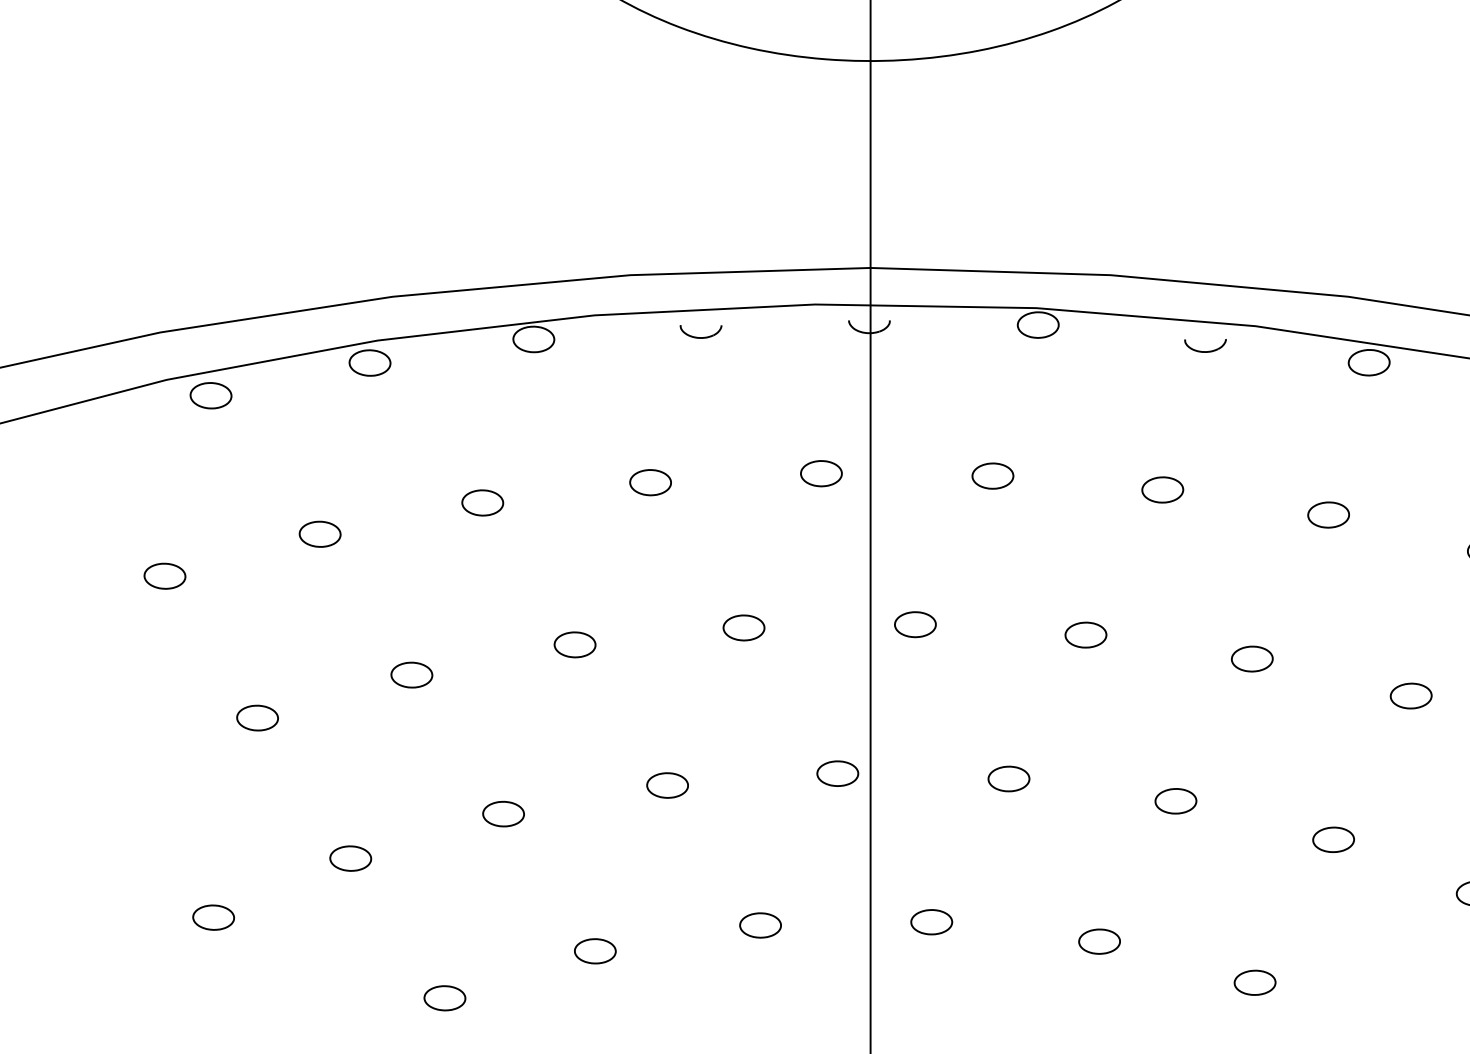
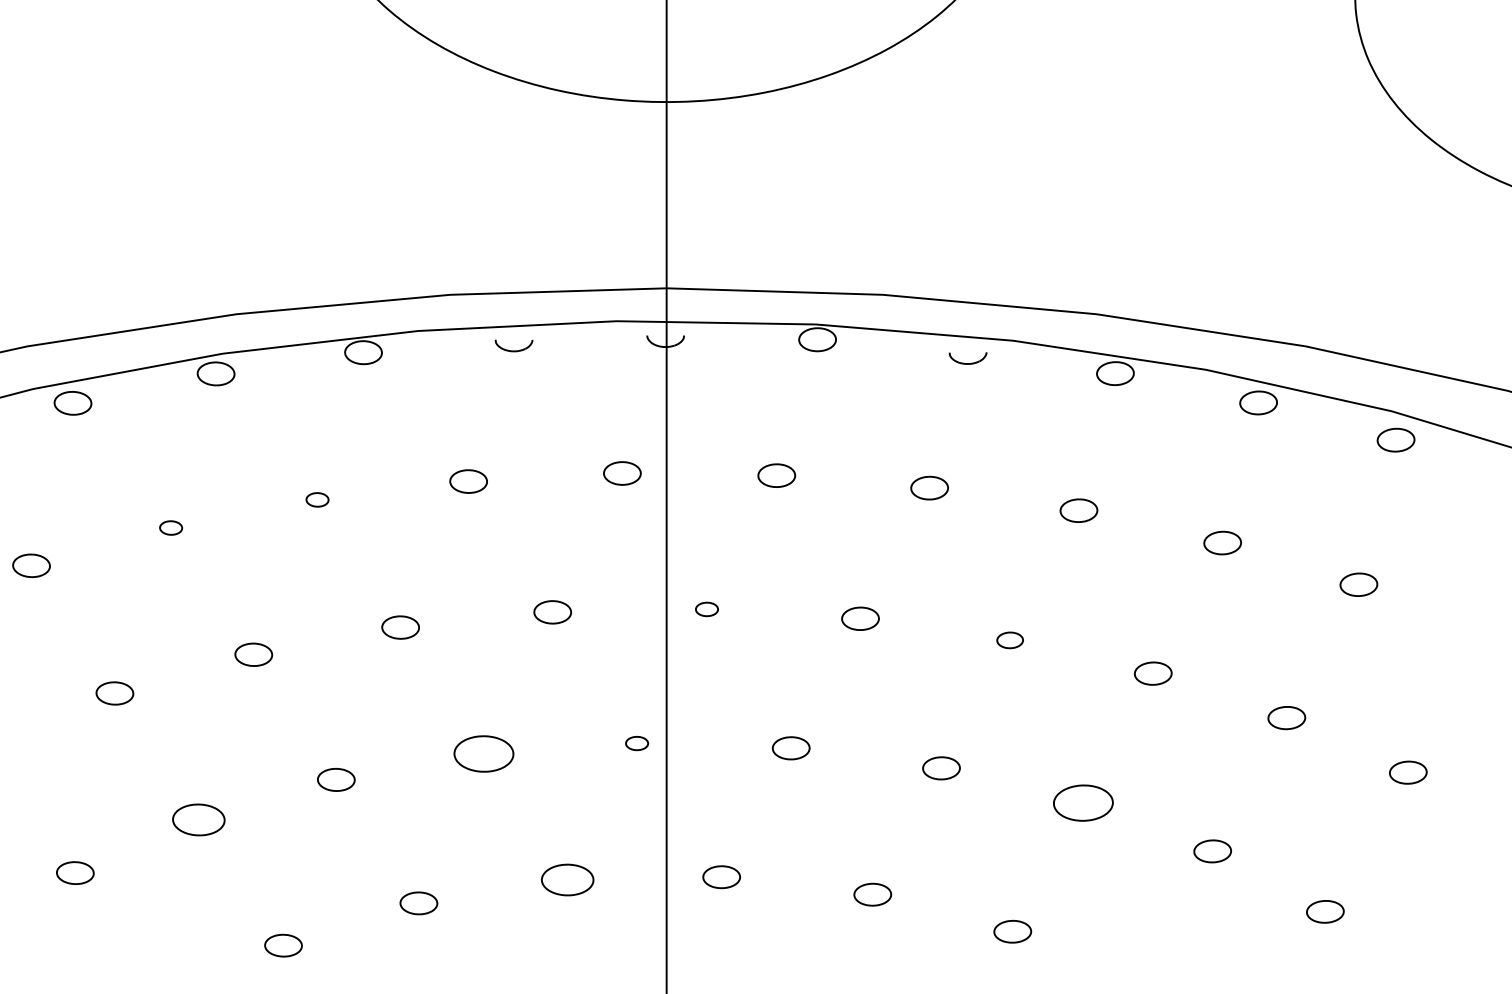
part: (482, 502) -> (317, 499), size x0.6
part: (319, 533) -> (170, 527), size x0.6
part: (914, 624) -> (706, 609), size x0.6
part: (1251, 659) -> (1009, 640), size x0.7
part: (837, 773) -> (636, 743), size x0.6
part: (667, 785) -> (483, 754), size x1.6
part: (1333, 839) -> (1083, 802), size x1.6
part: (350, 858) -> (198, 819), size x1.4
part: (760, 925) -> (567, 880), size x1.4

